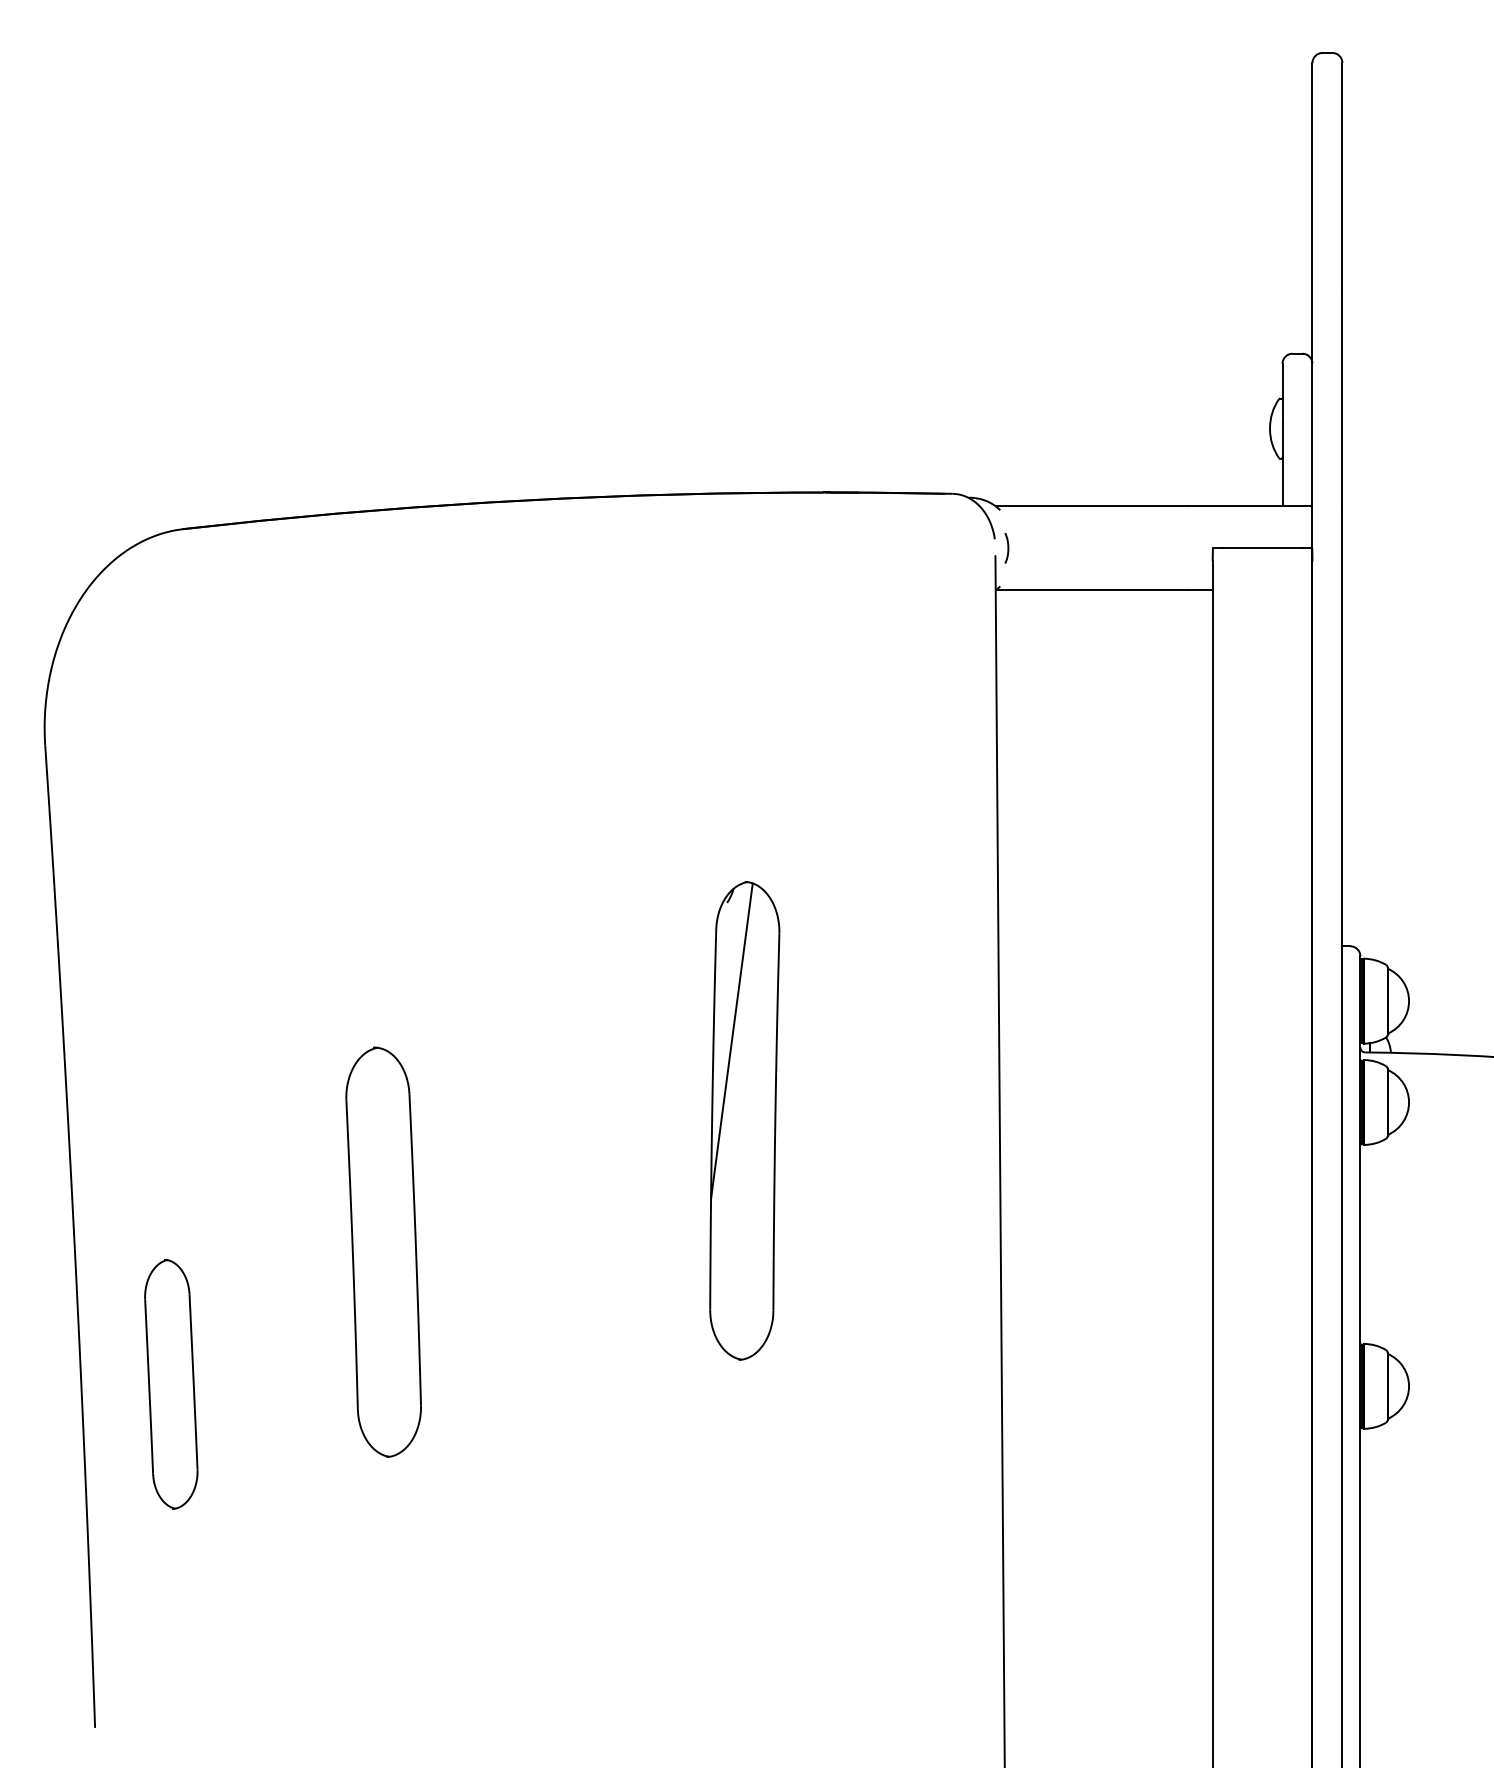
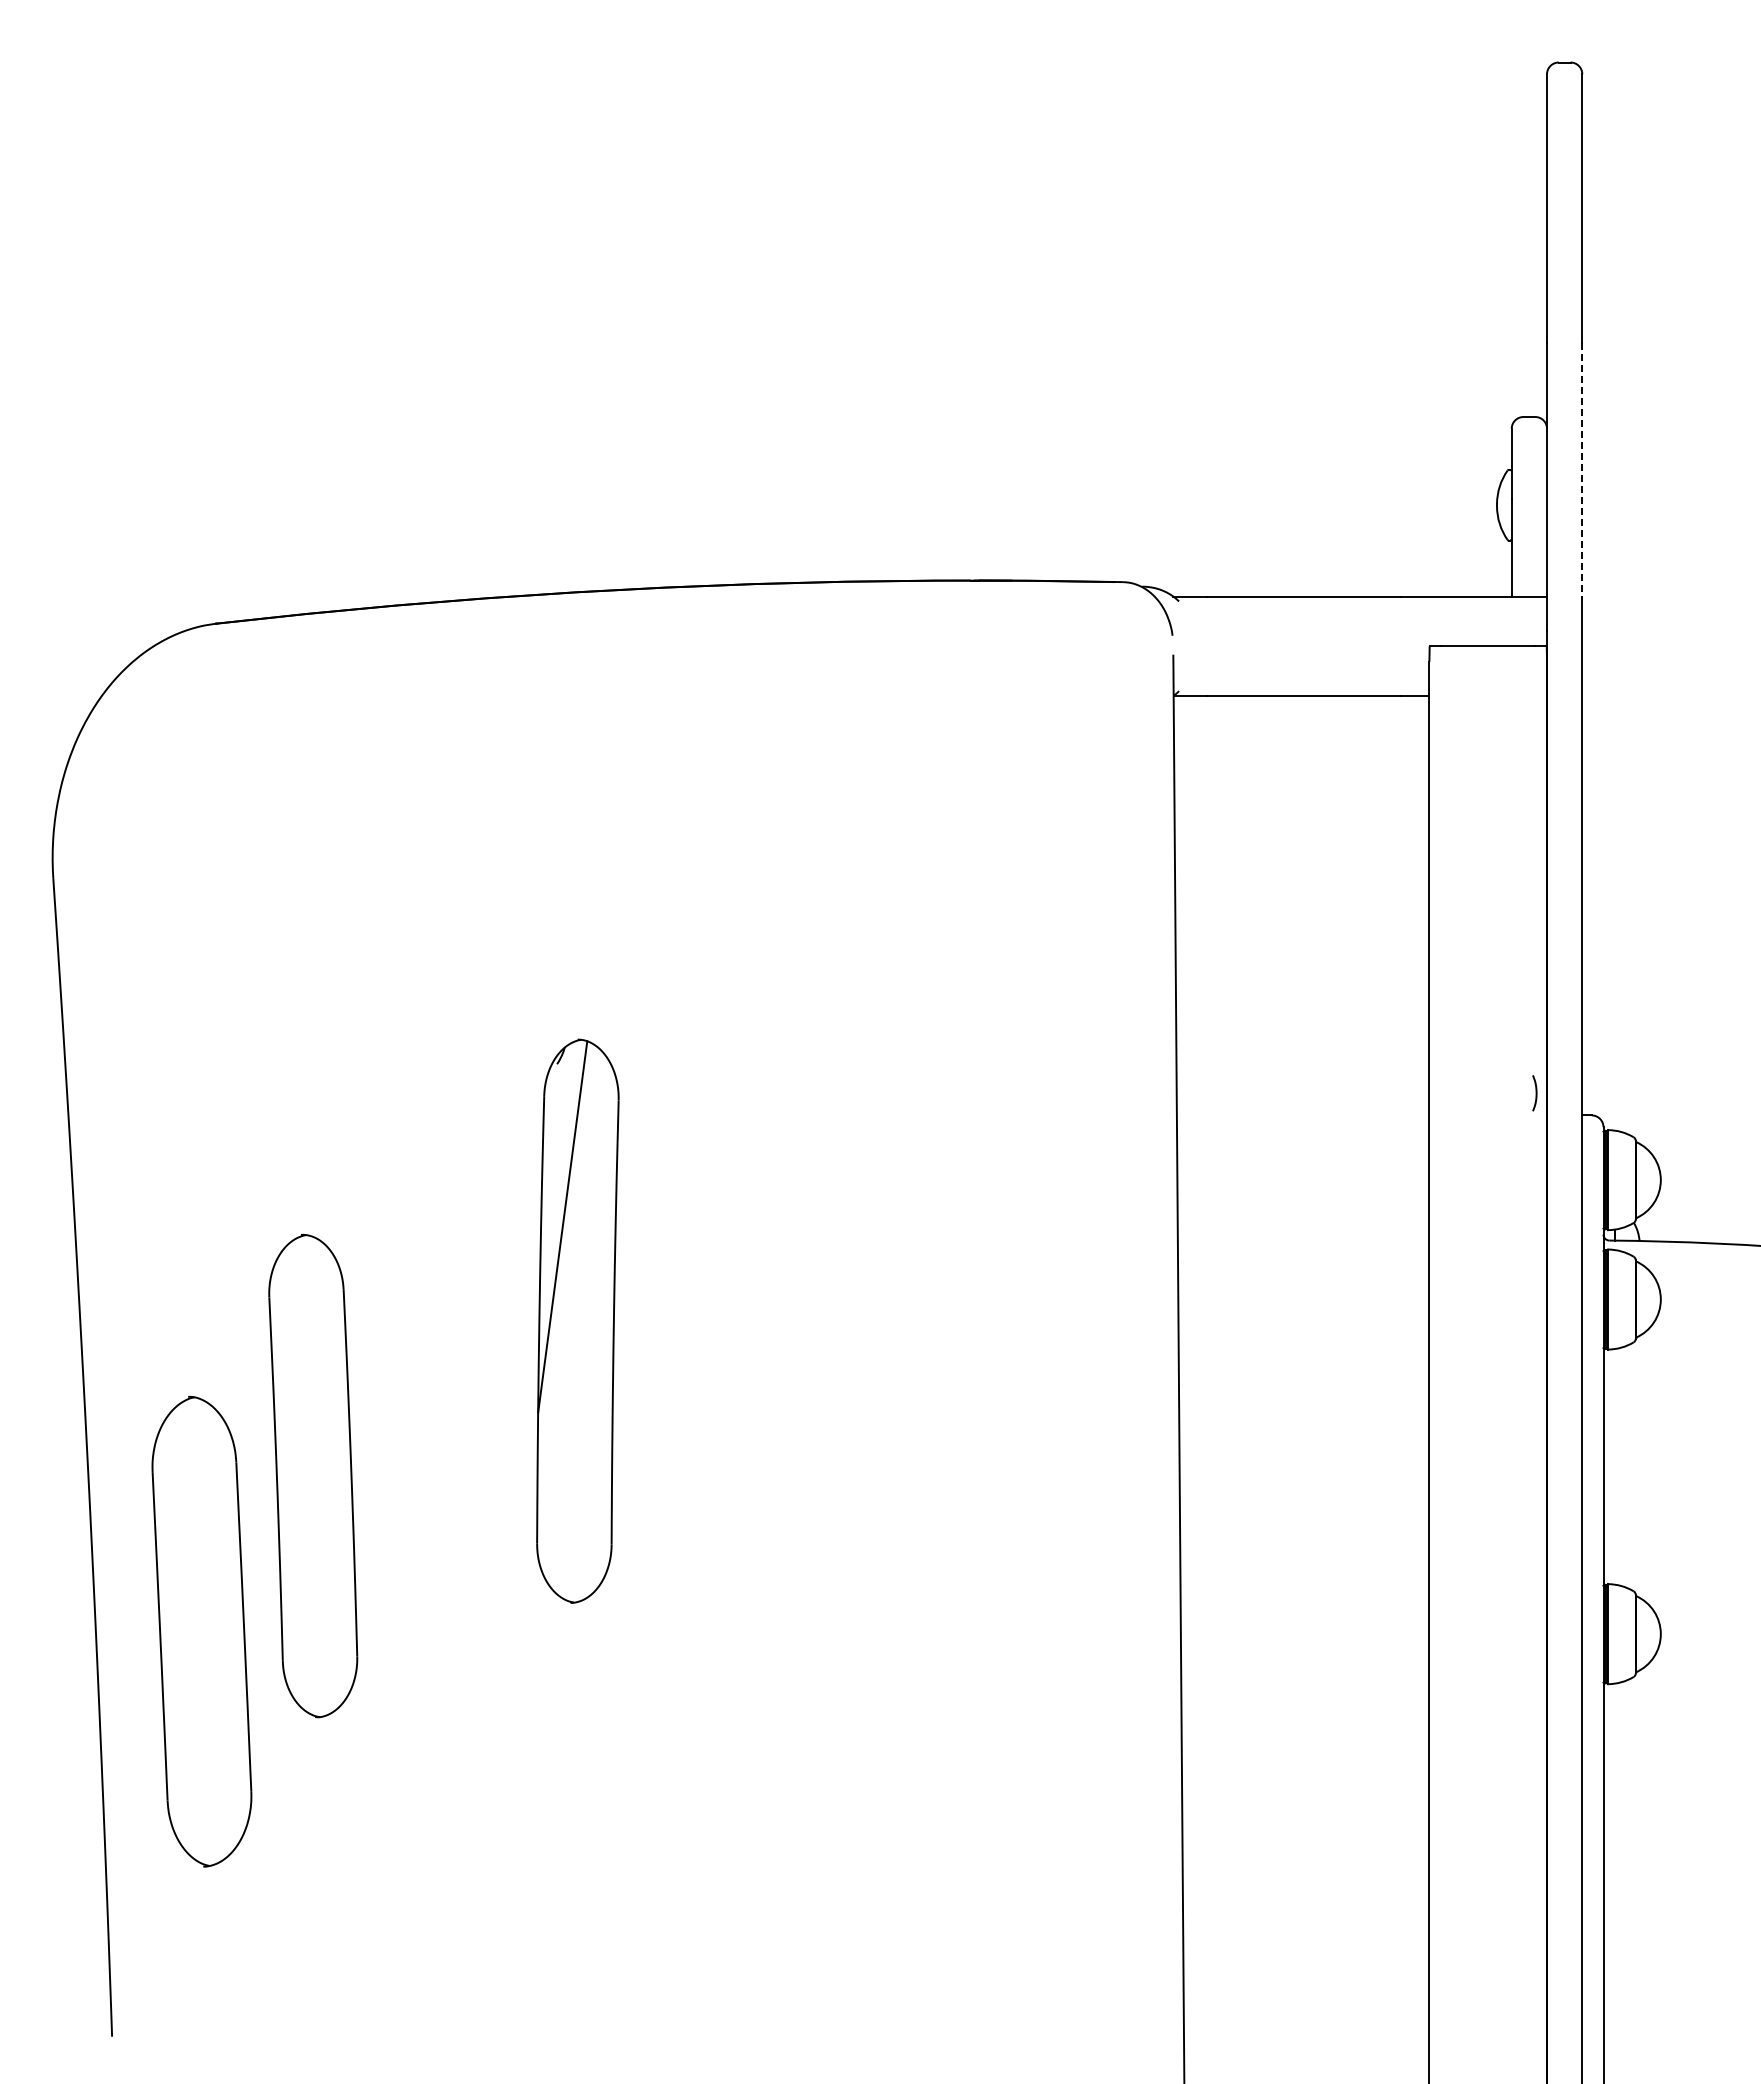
line: (1342, 399) -> (1582, 470), solid -> dashed
curve: (1007, 548) -> (1535, 1093), moved
part: (744, 1120) -> (577, 1320), moved
part: (383, 1251) -> (313, 1475), moved
part: (170, 1384) -> (201, 1631), size x1.6

